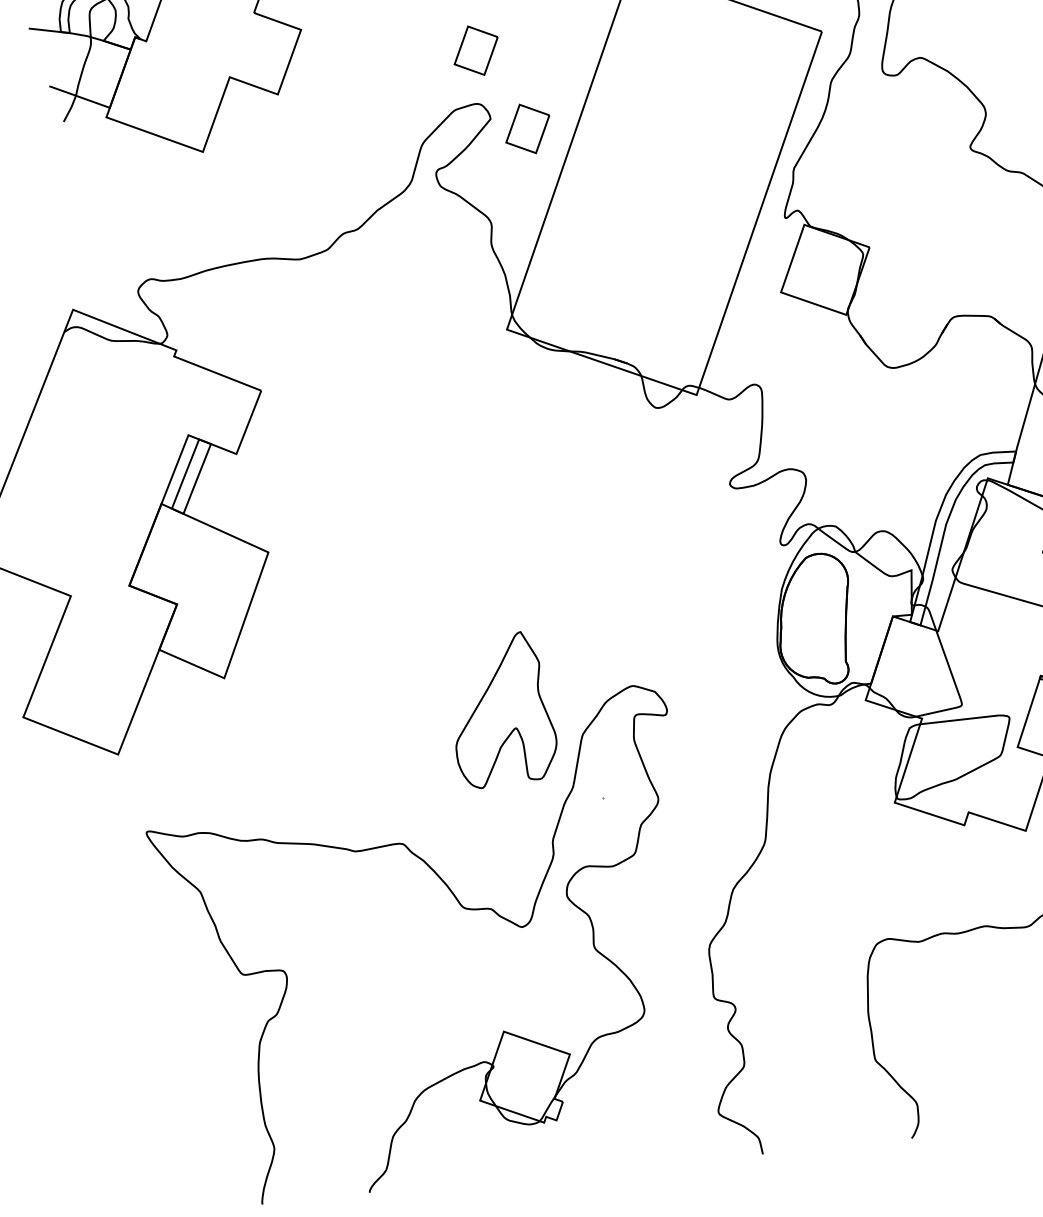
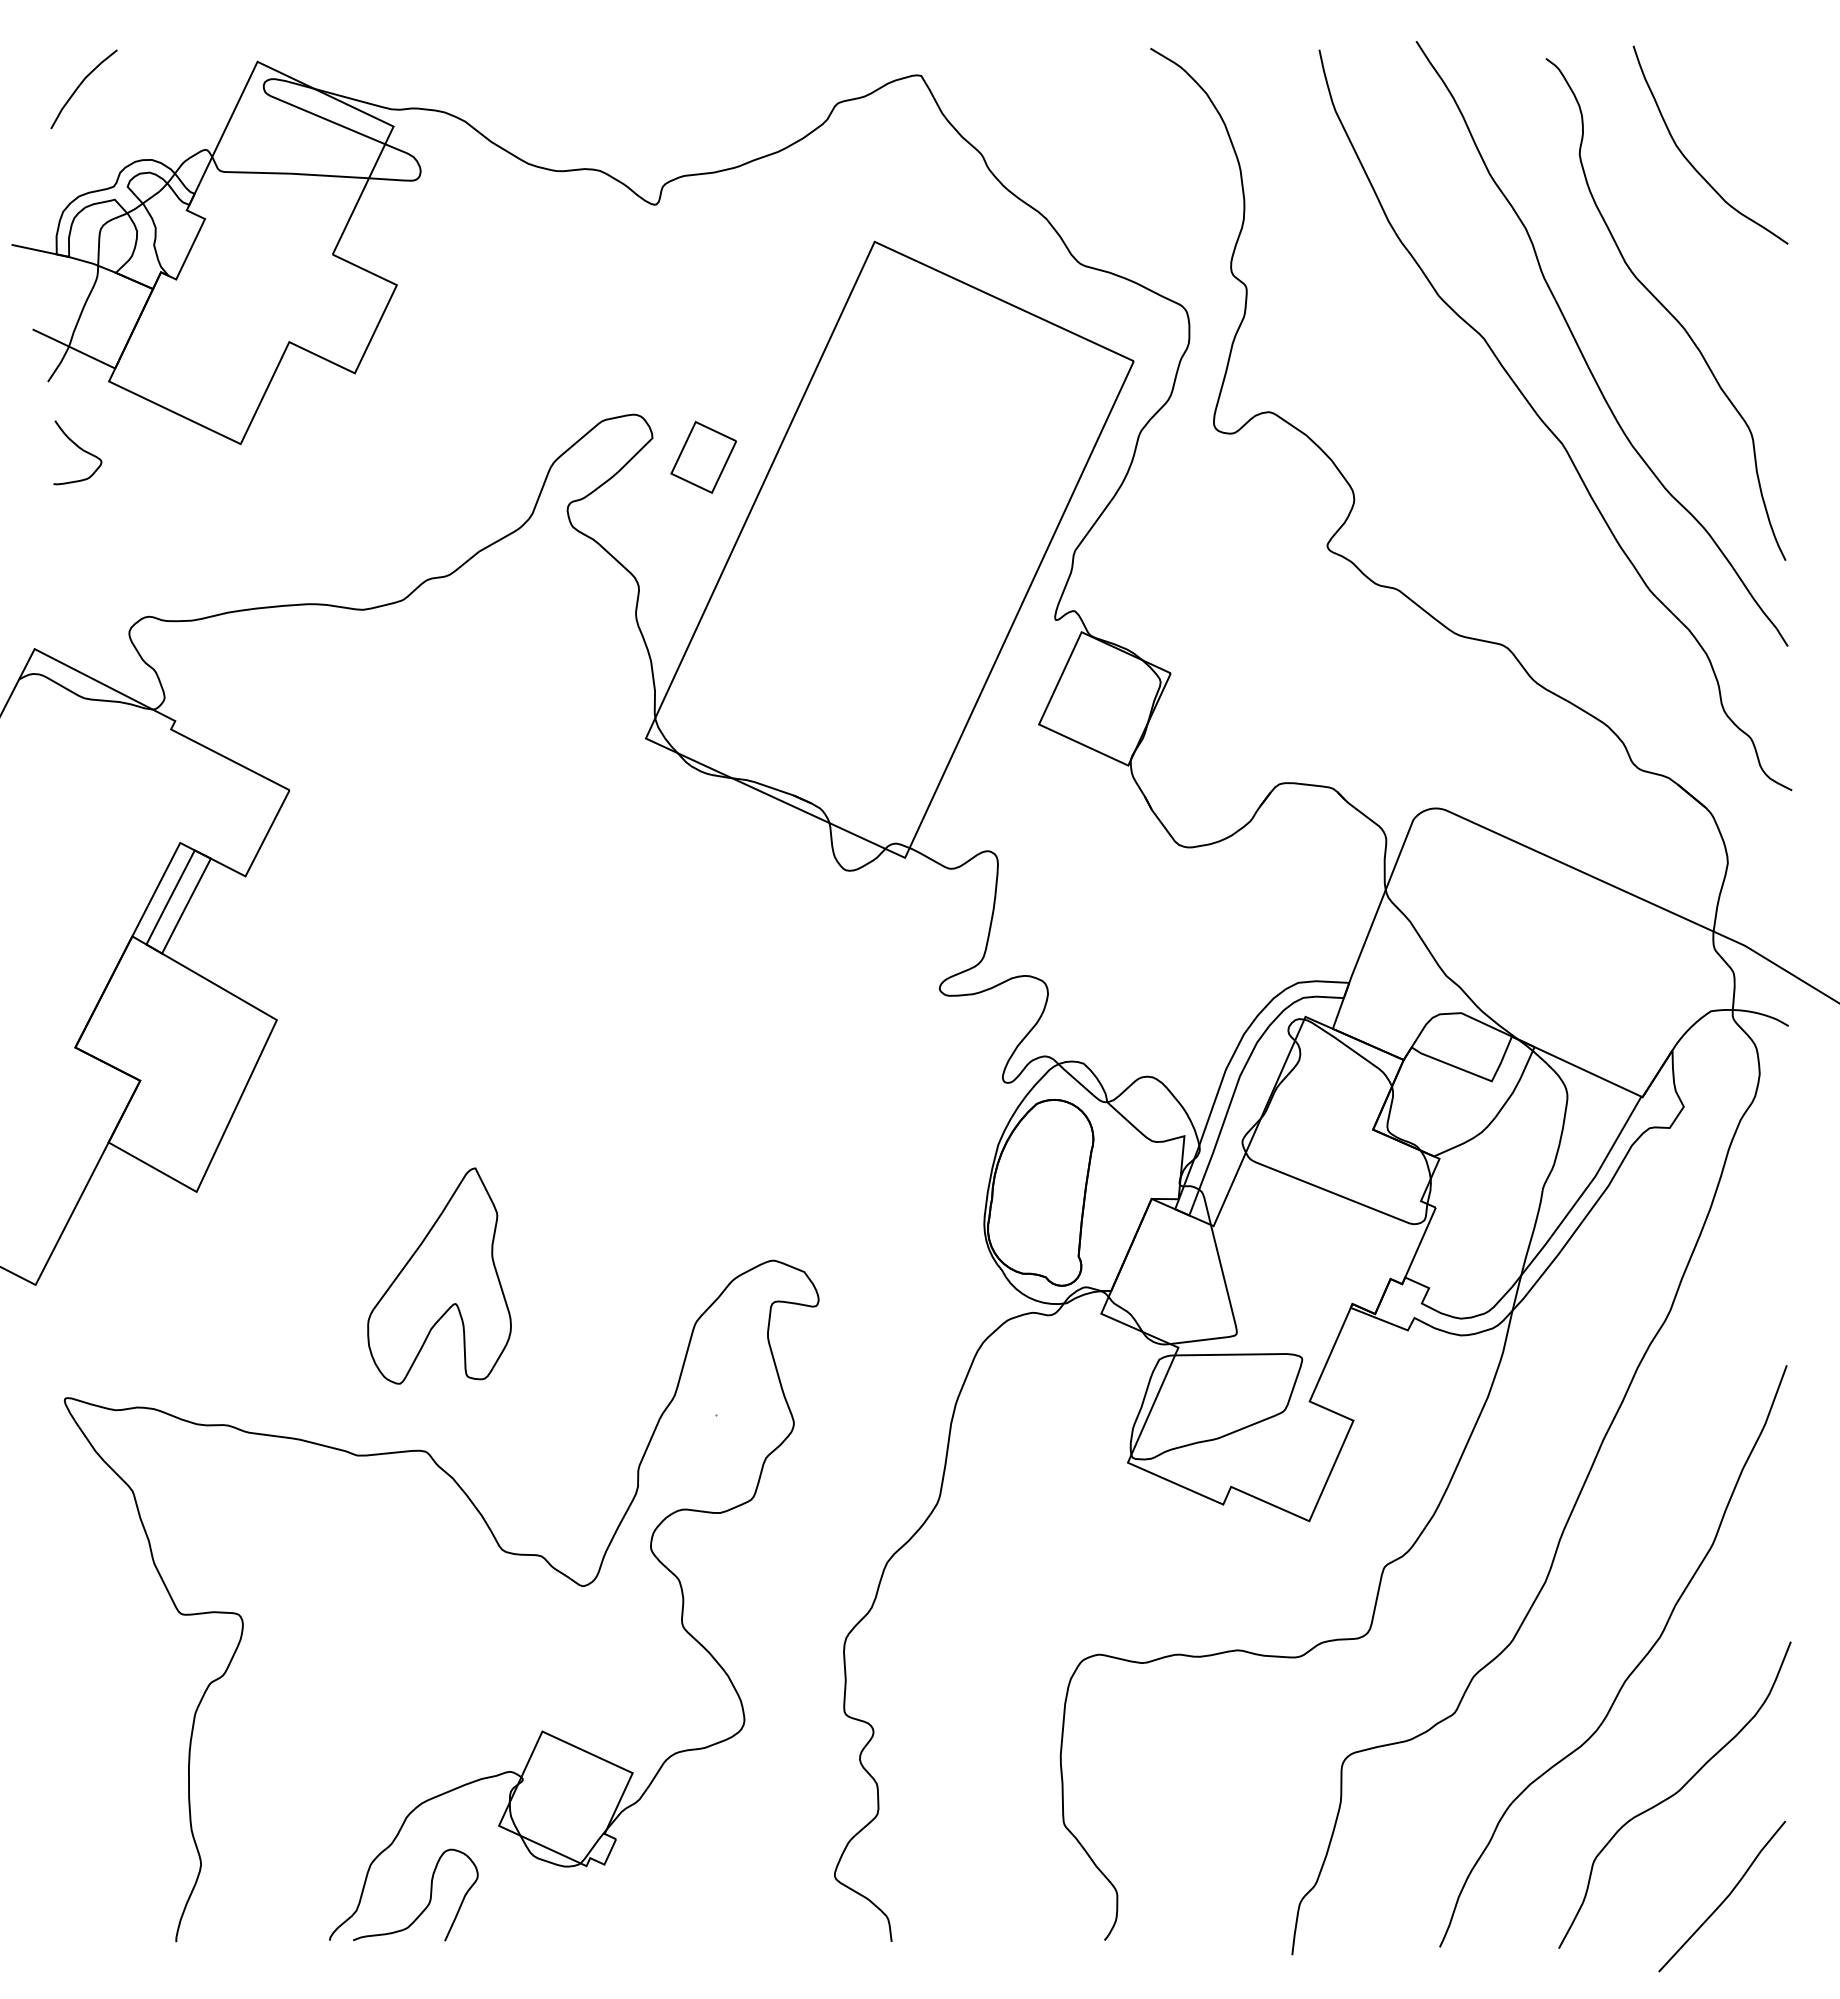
part: (476, 50) -> (641, 339), removed
curve: (89, 166) -> (78, 448), added
part: (502, 709) -> (439, 1275), moved
curve: (436, 1156) -> (429, 1898), added

